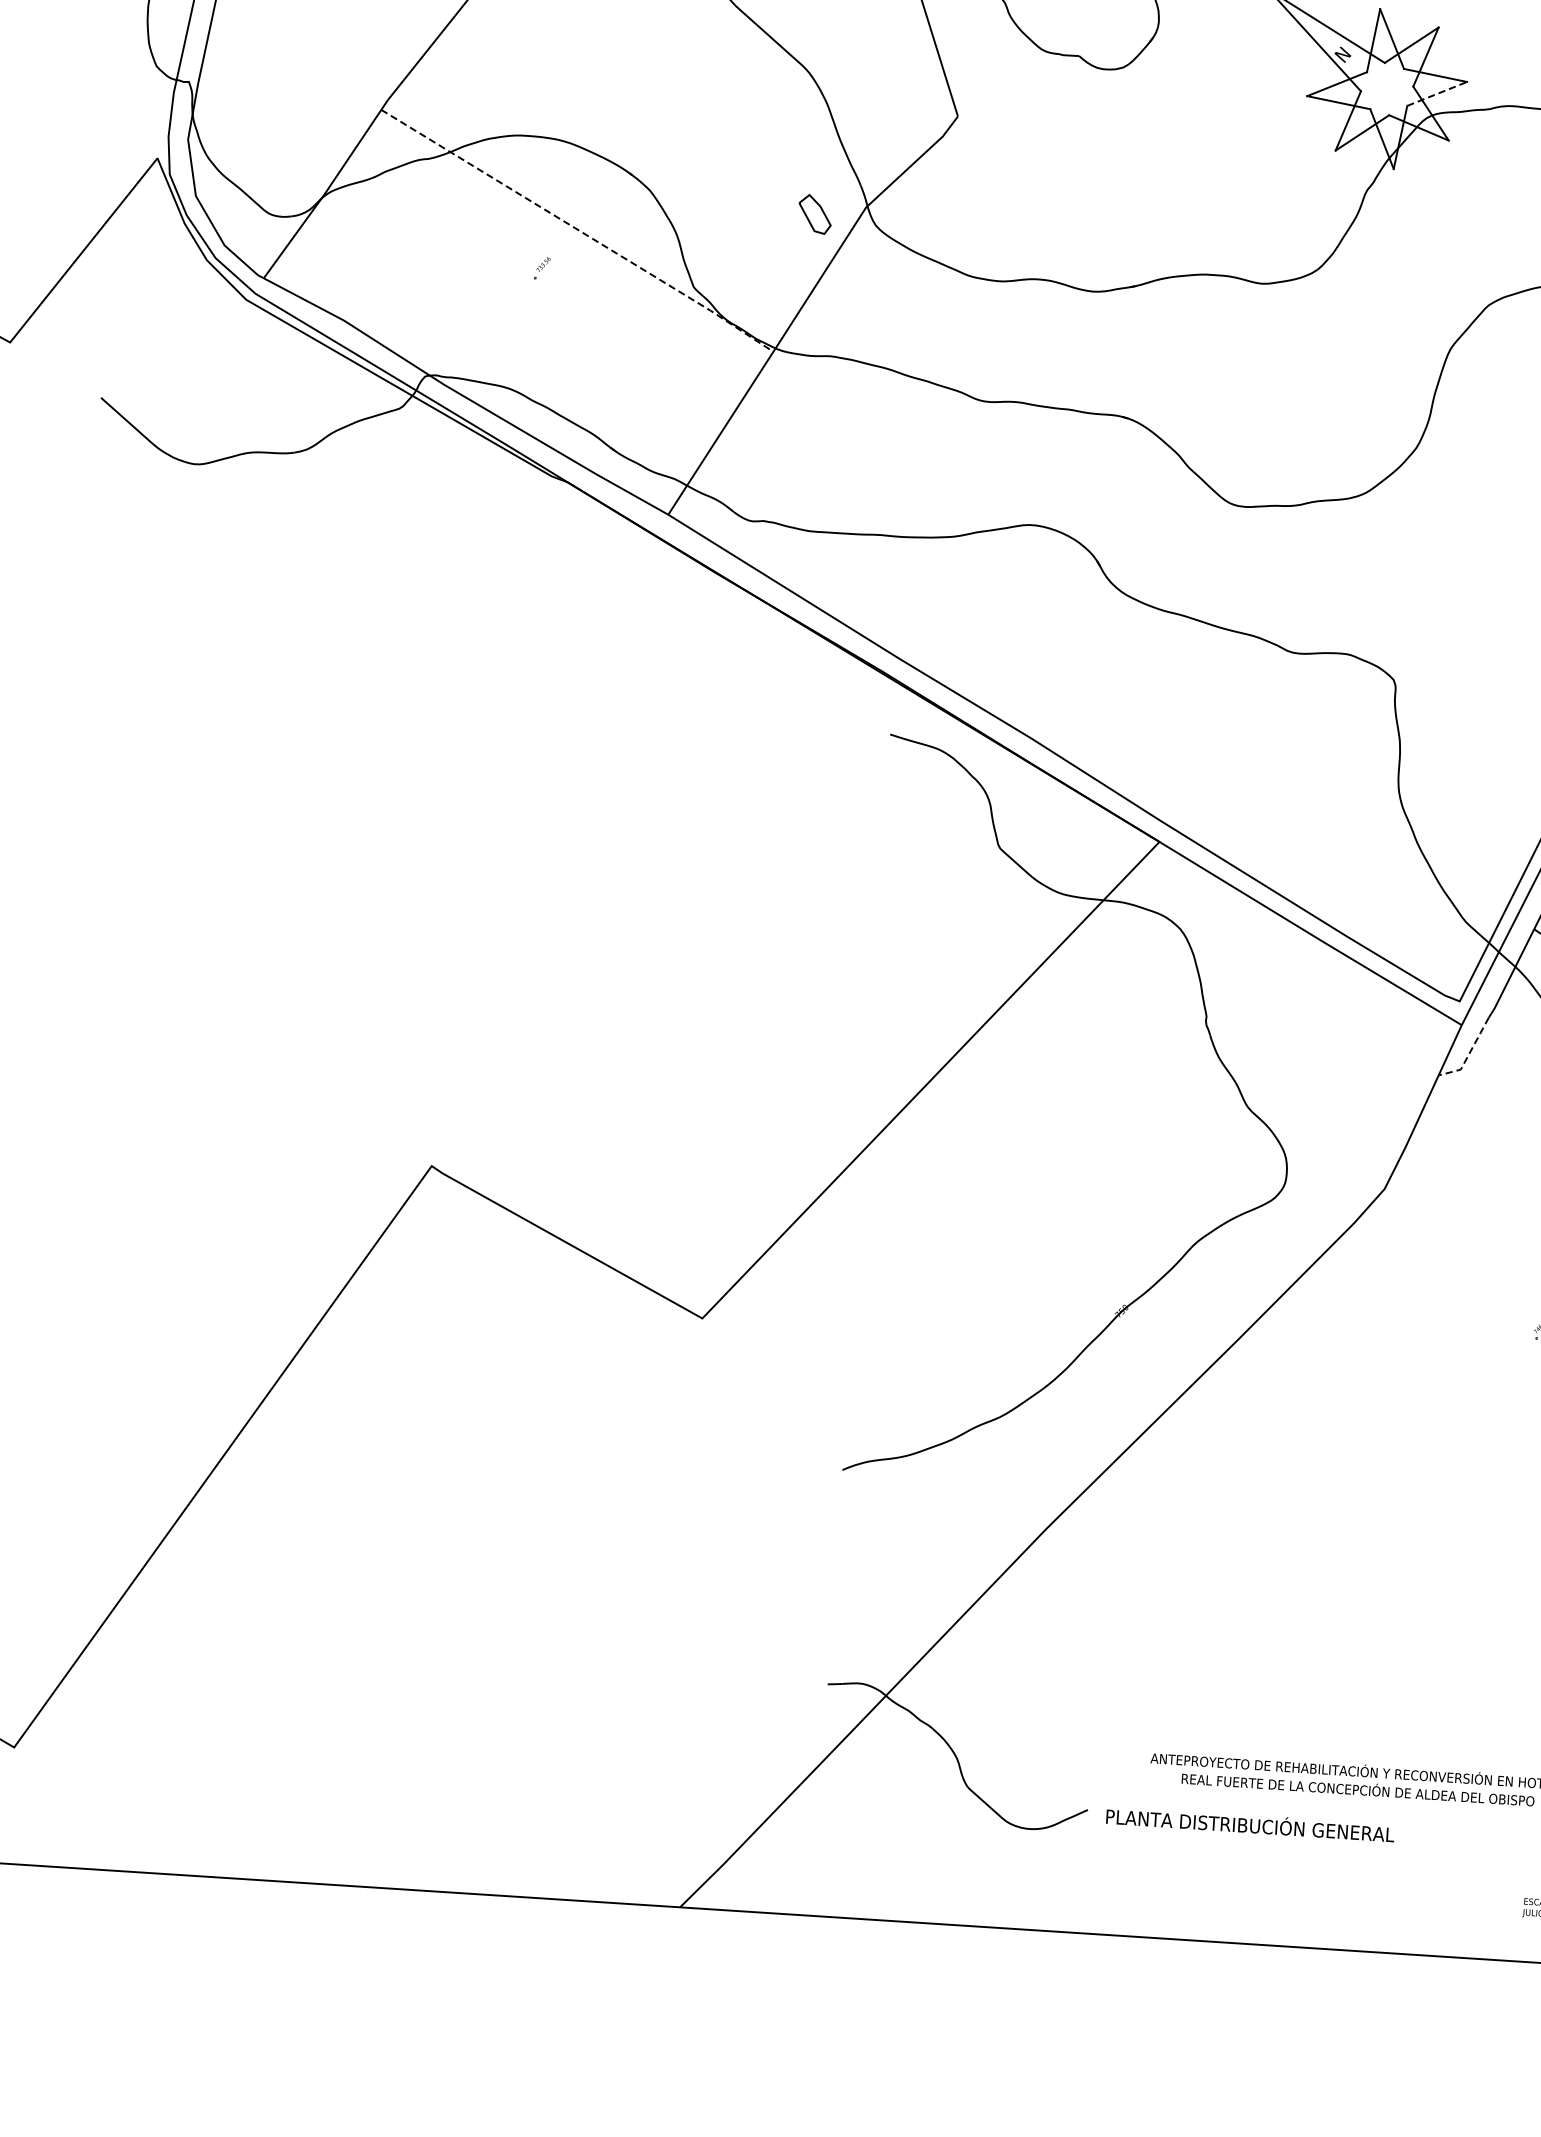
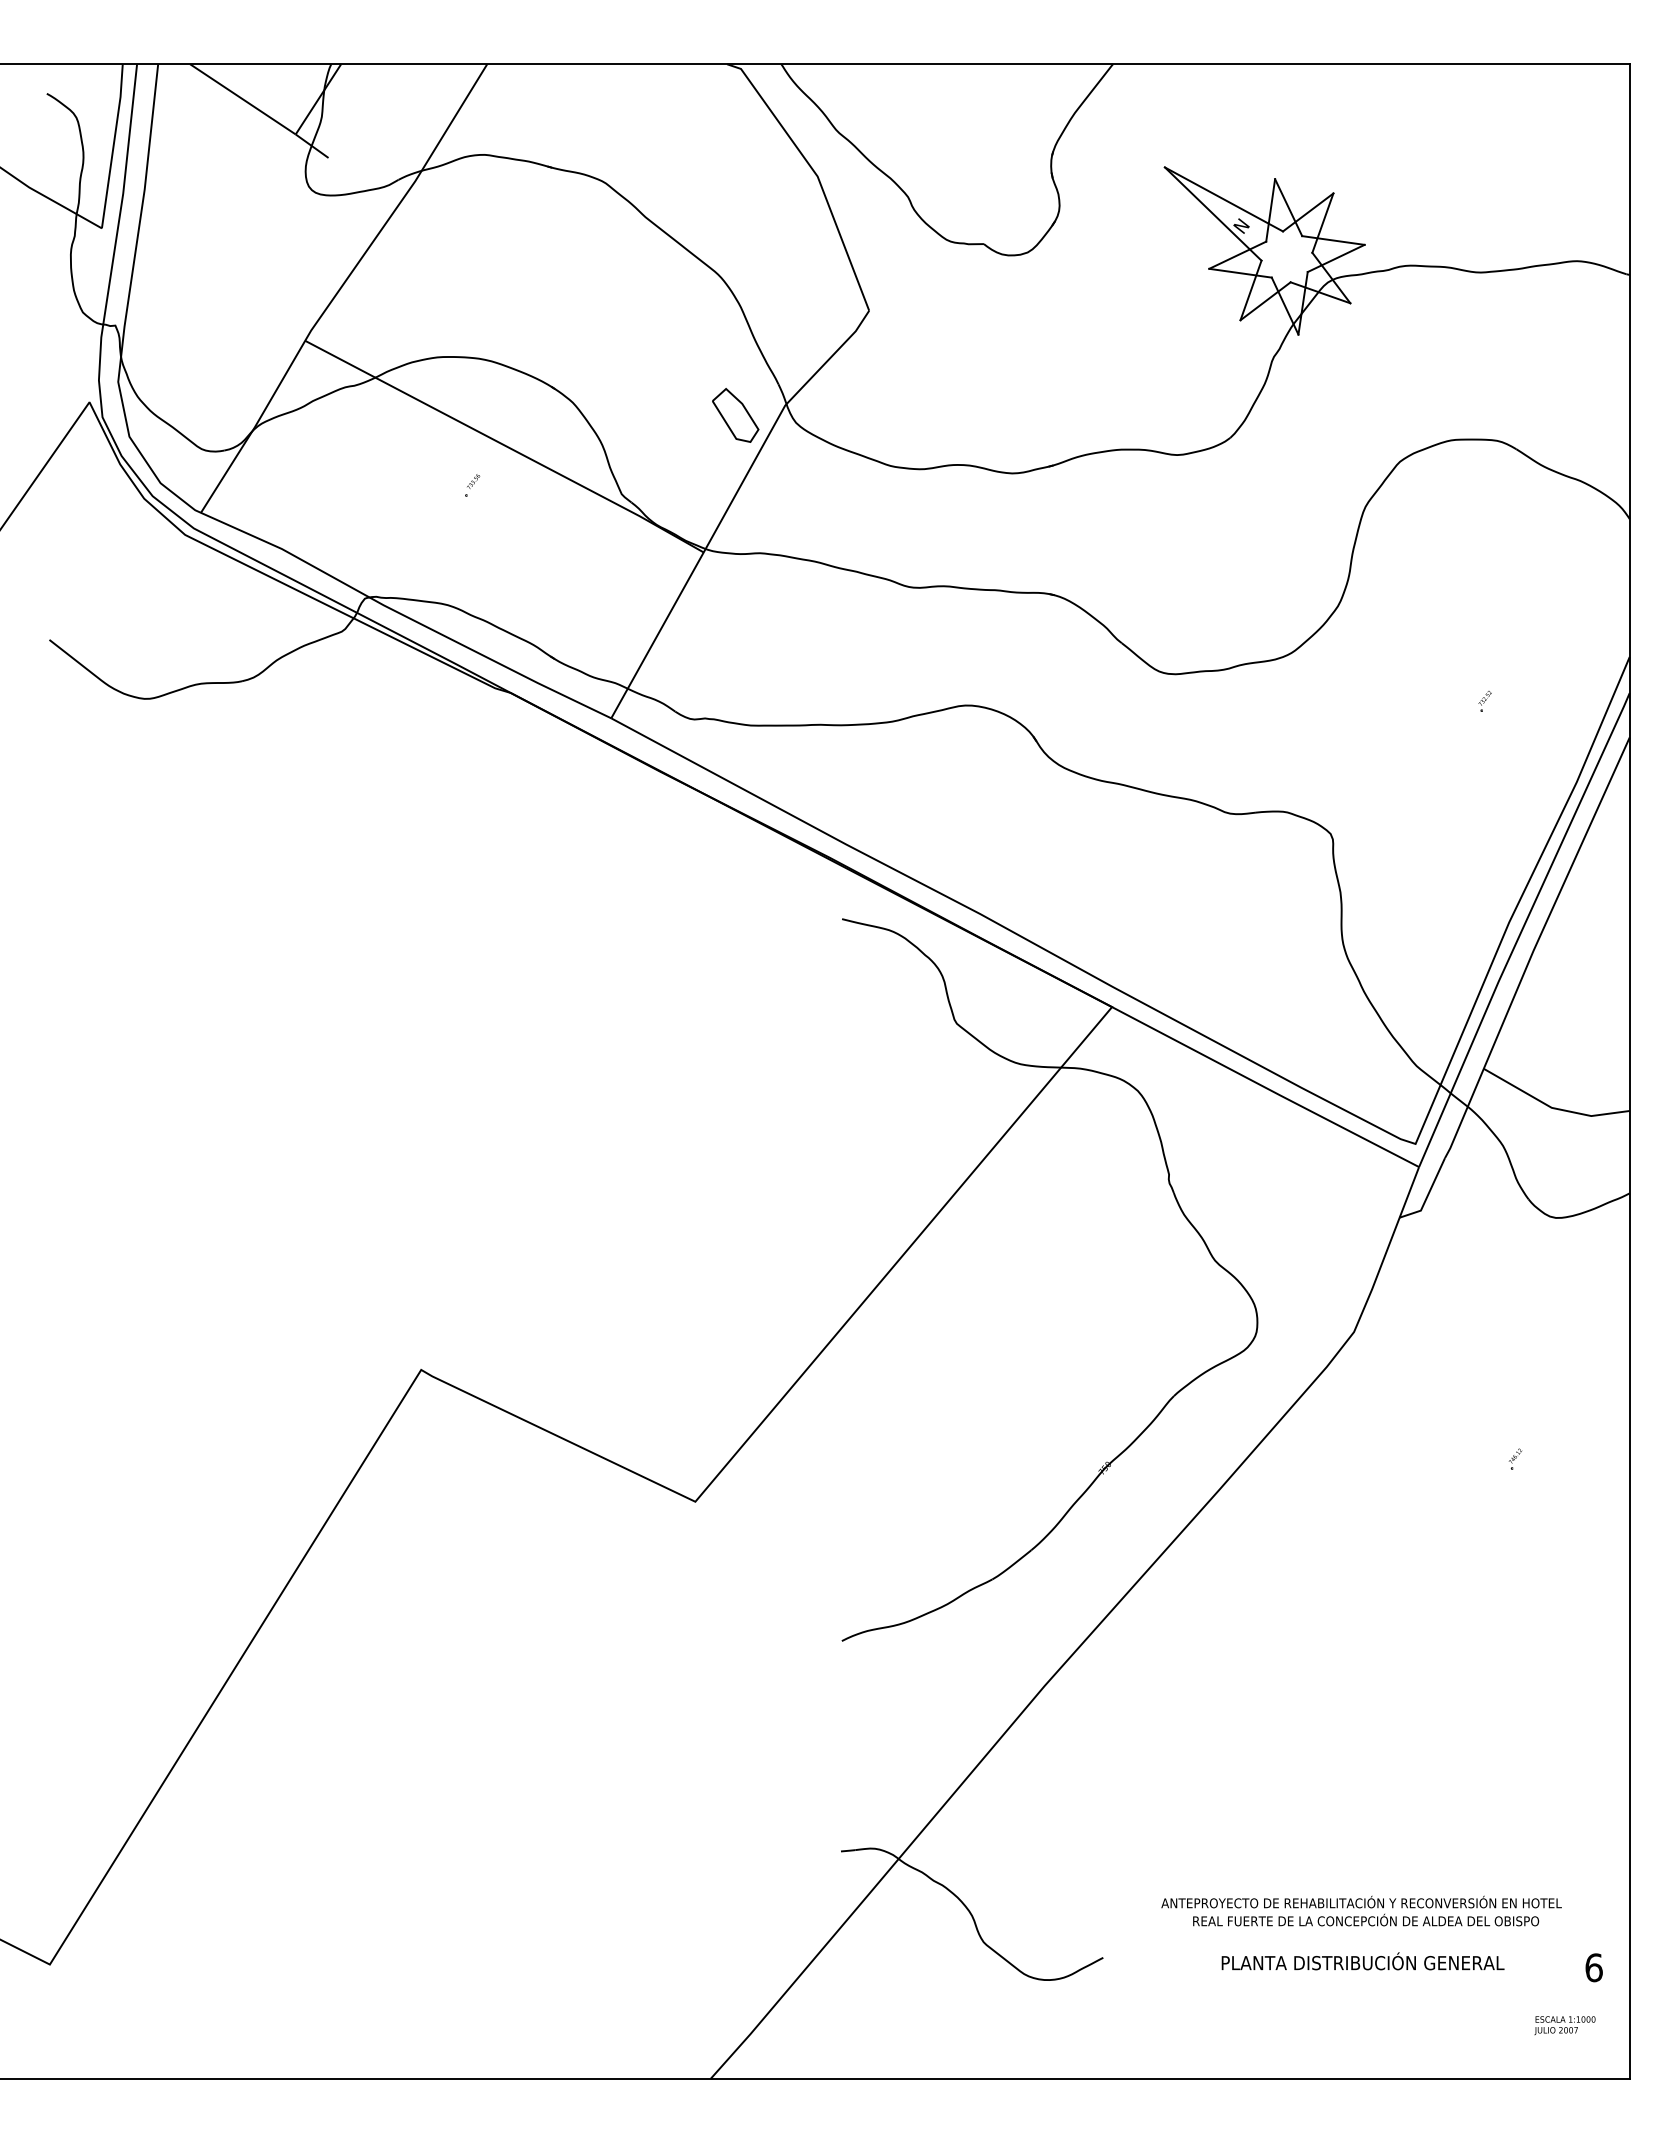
line: (1437, 93) -> (1336, 258), dashed -> solid
part: (814, 214) -> (735, 415), size x1.43
line: (578, 229) -> (505, 445), dashed -> solid
line: (1468, 1054) -> (1427, 1195), dashed -> solid
text: (1249, 1824) -> (1362, 1961), moved

